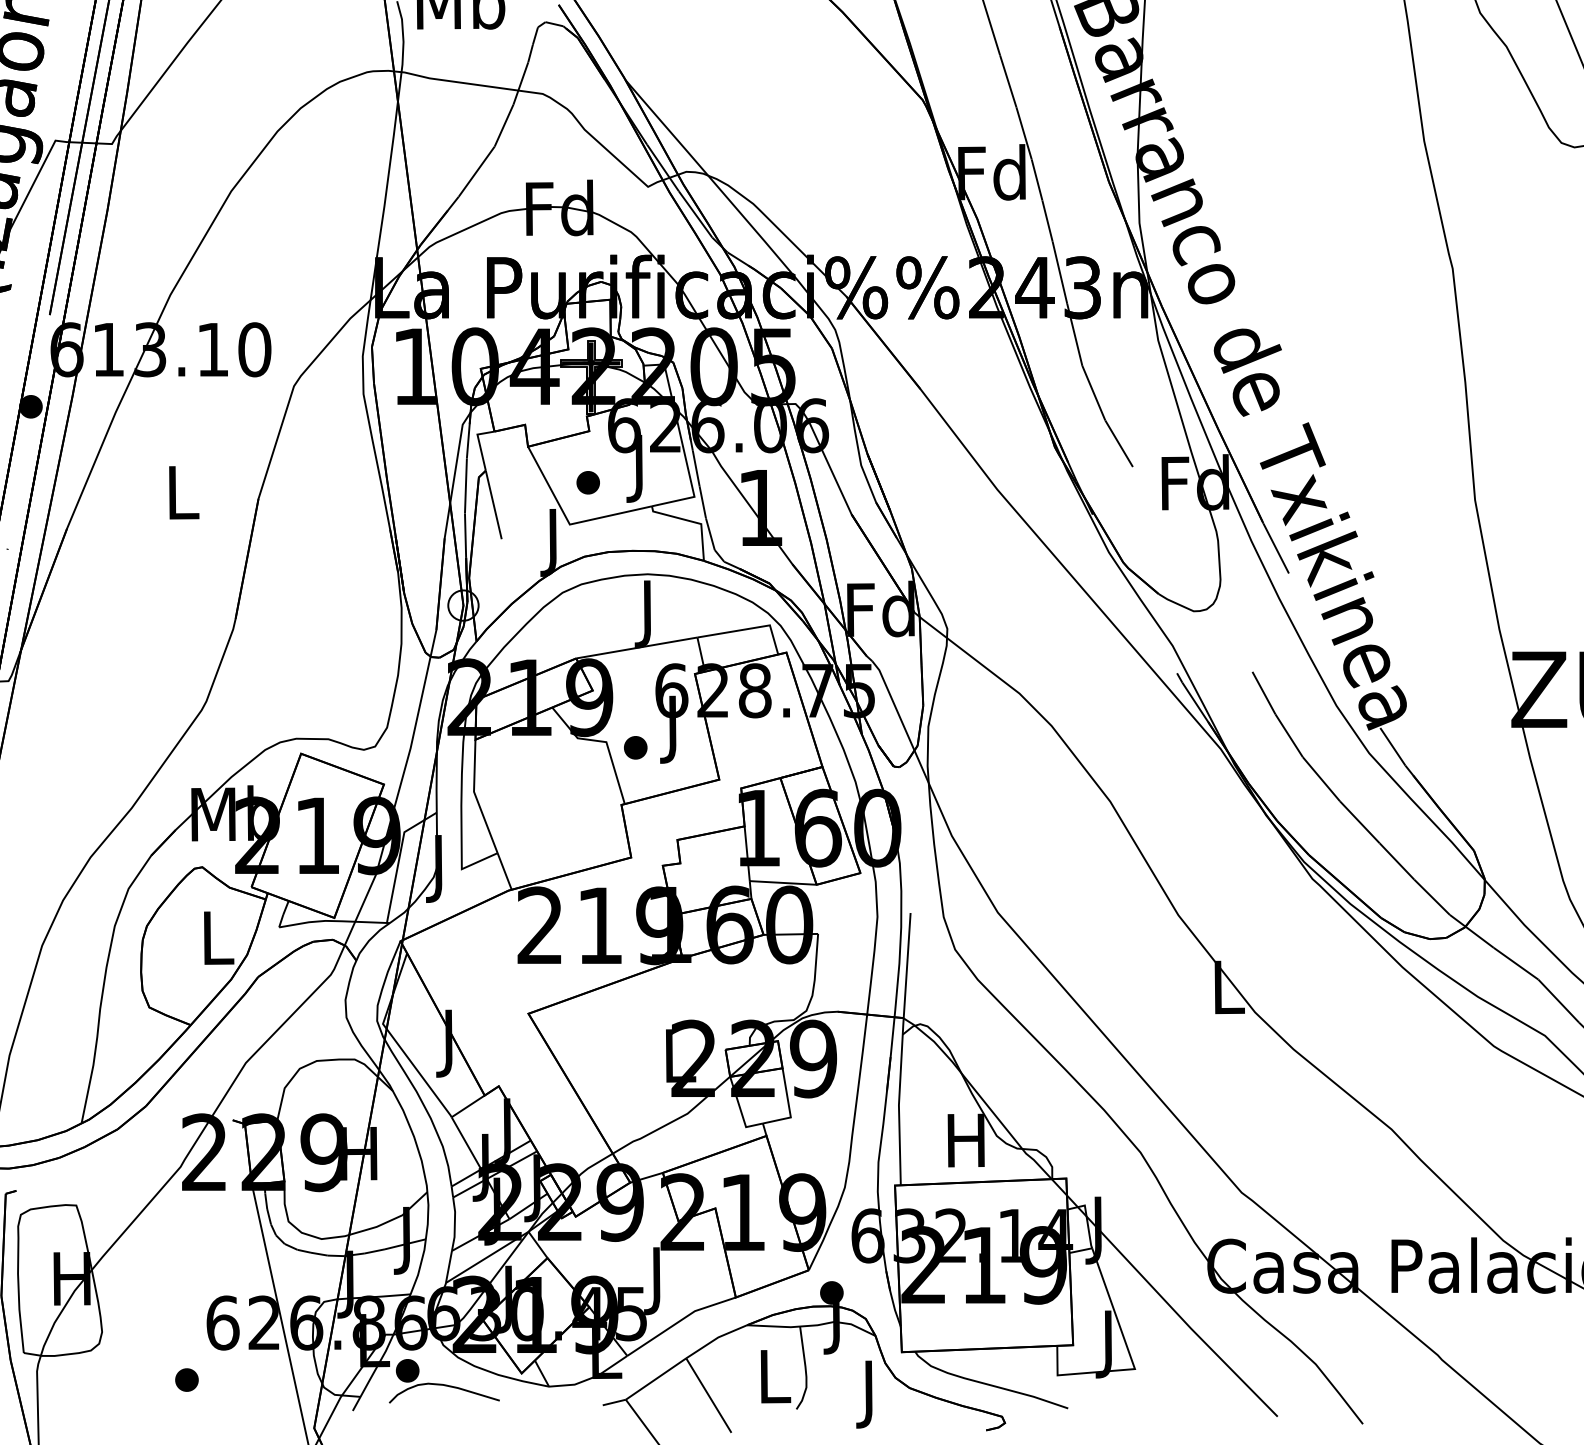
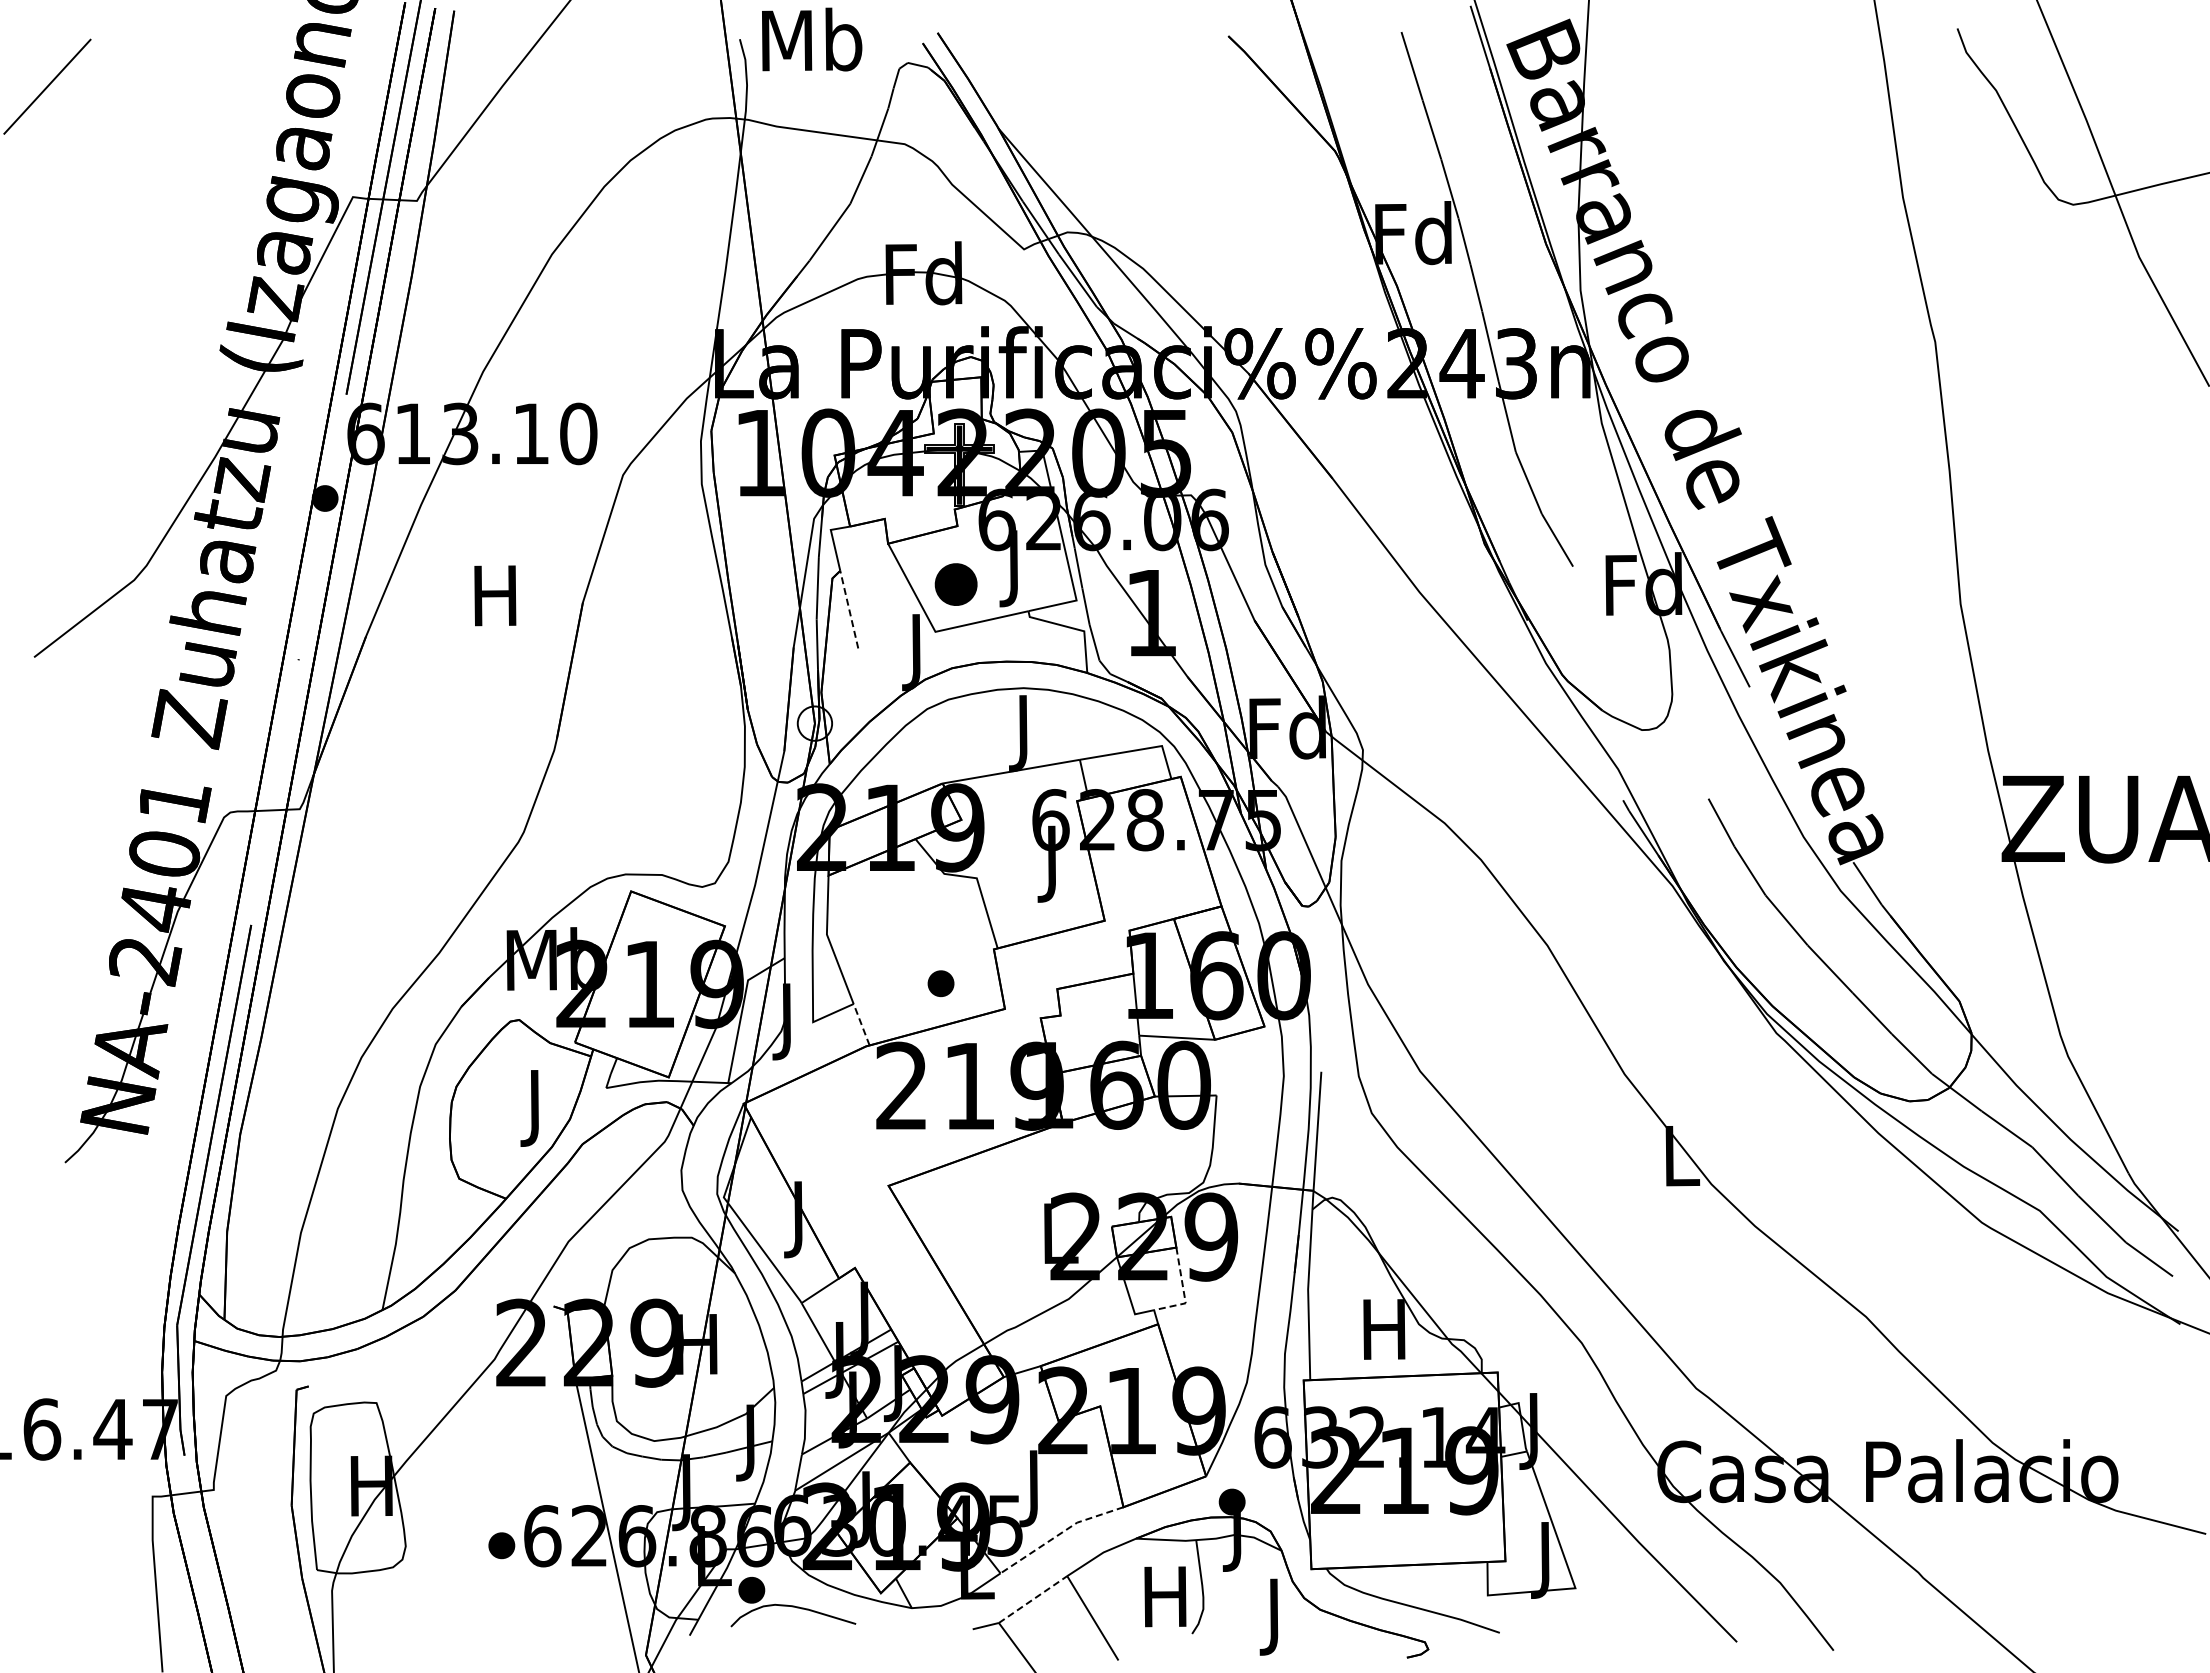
part: (588, 482) -> (956, 584), size x1.6
text: (181, 492) -> (495, 595), L -> H
line: (493, 504) -> (849, 609), solid -> dashed
part: (635, 747) -> (940, 983), moved
line: (504, 871) -> (861, 1024), solid -> dashed
text: (218, 945) -> (537, 1108), L -> J
line: (788, 1107) -> (1183, 1292), solid -> dashed
line: (679, 1321) -> (1059, 1534), solid -> dashed
text: (772, 1376) -> (1165, 1596), L -> H
line: (656, 1378) -> (1033, 1599), solid -> dashed
part: (186, 1379) -> (501, 1545), moved

